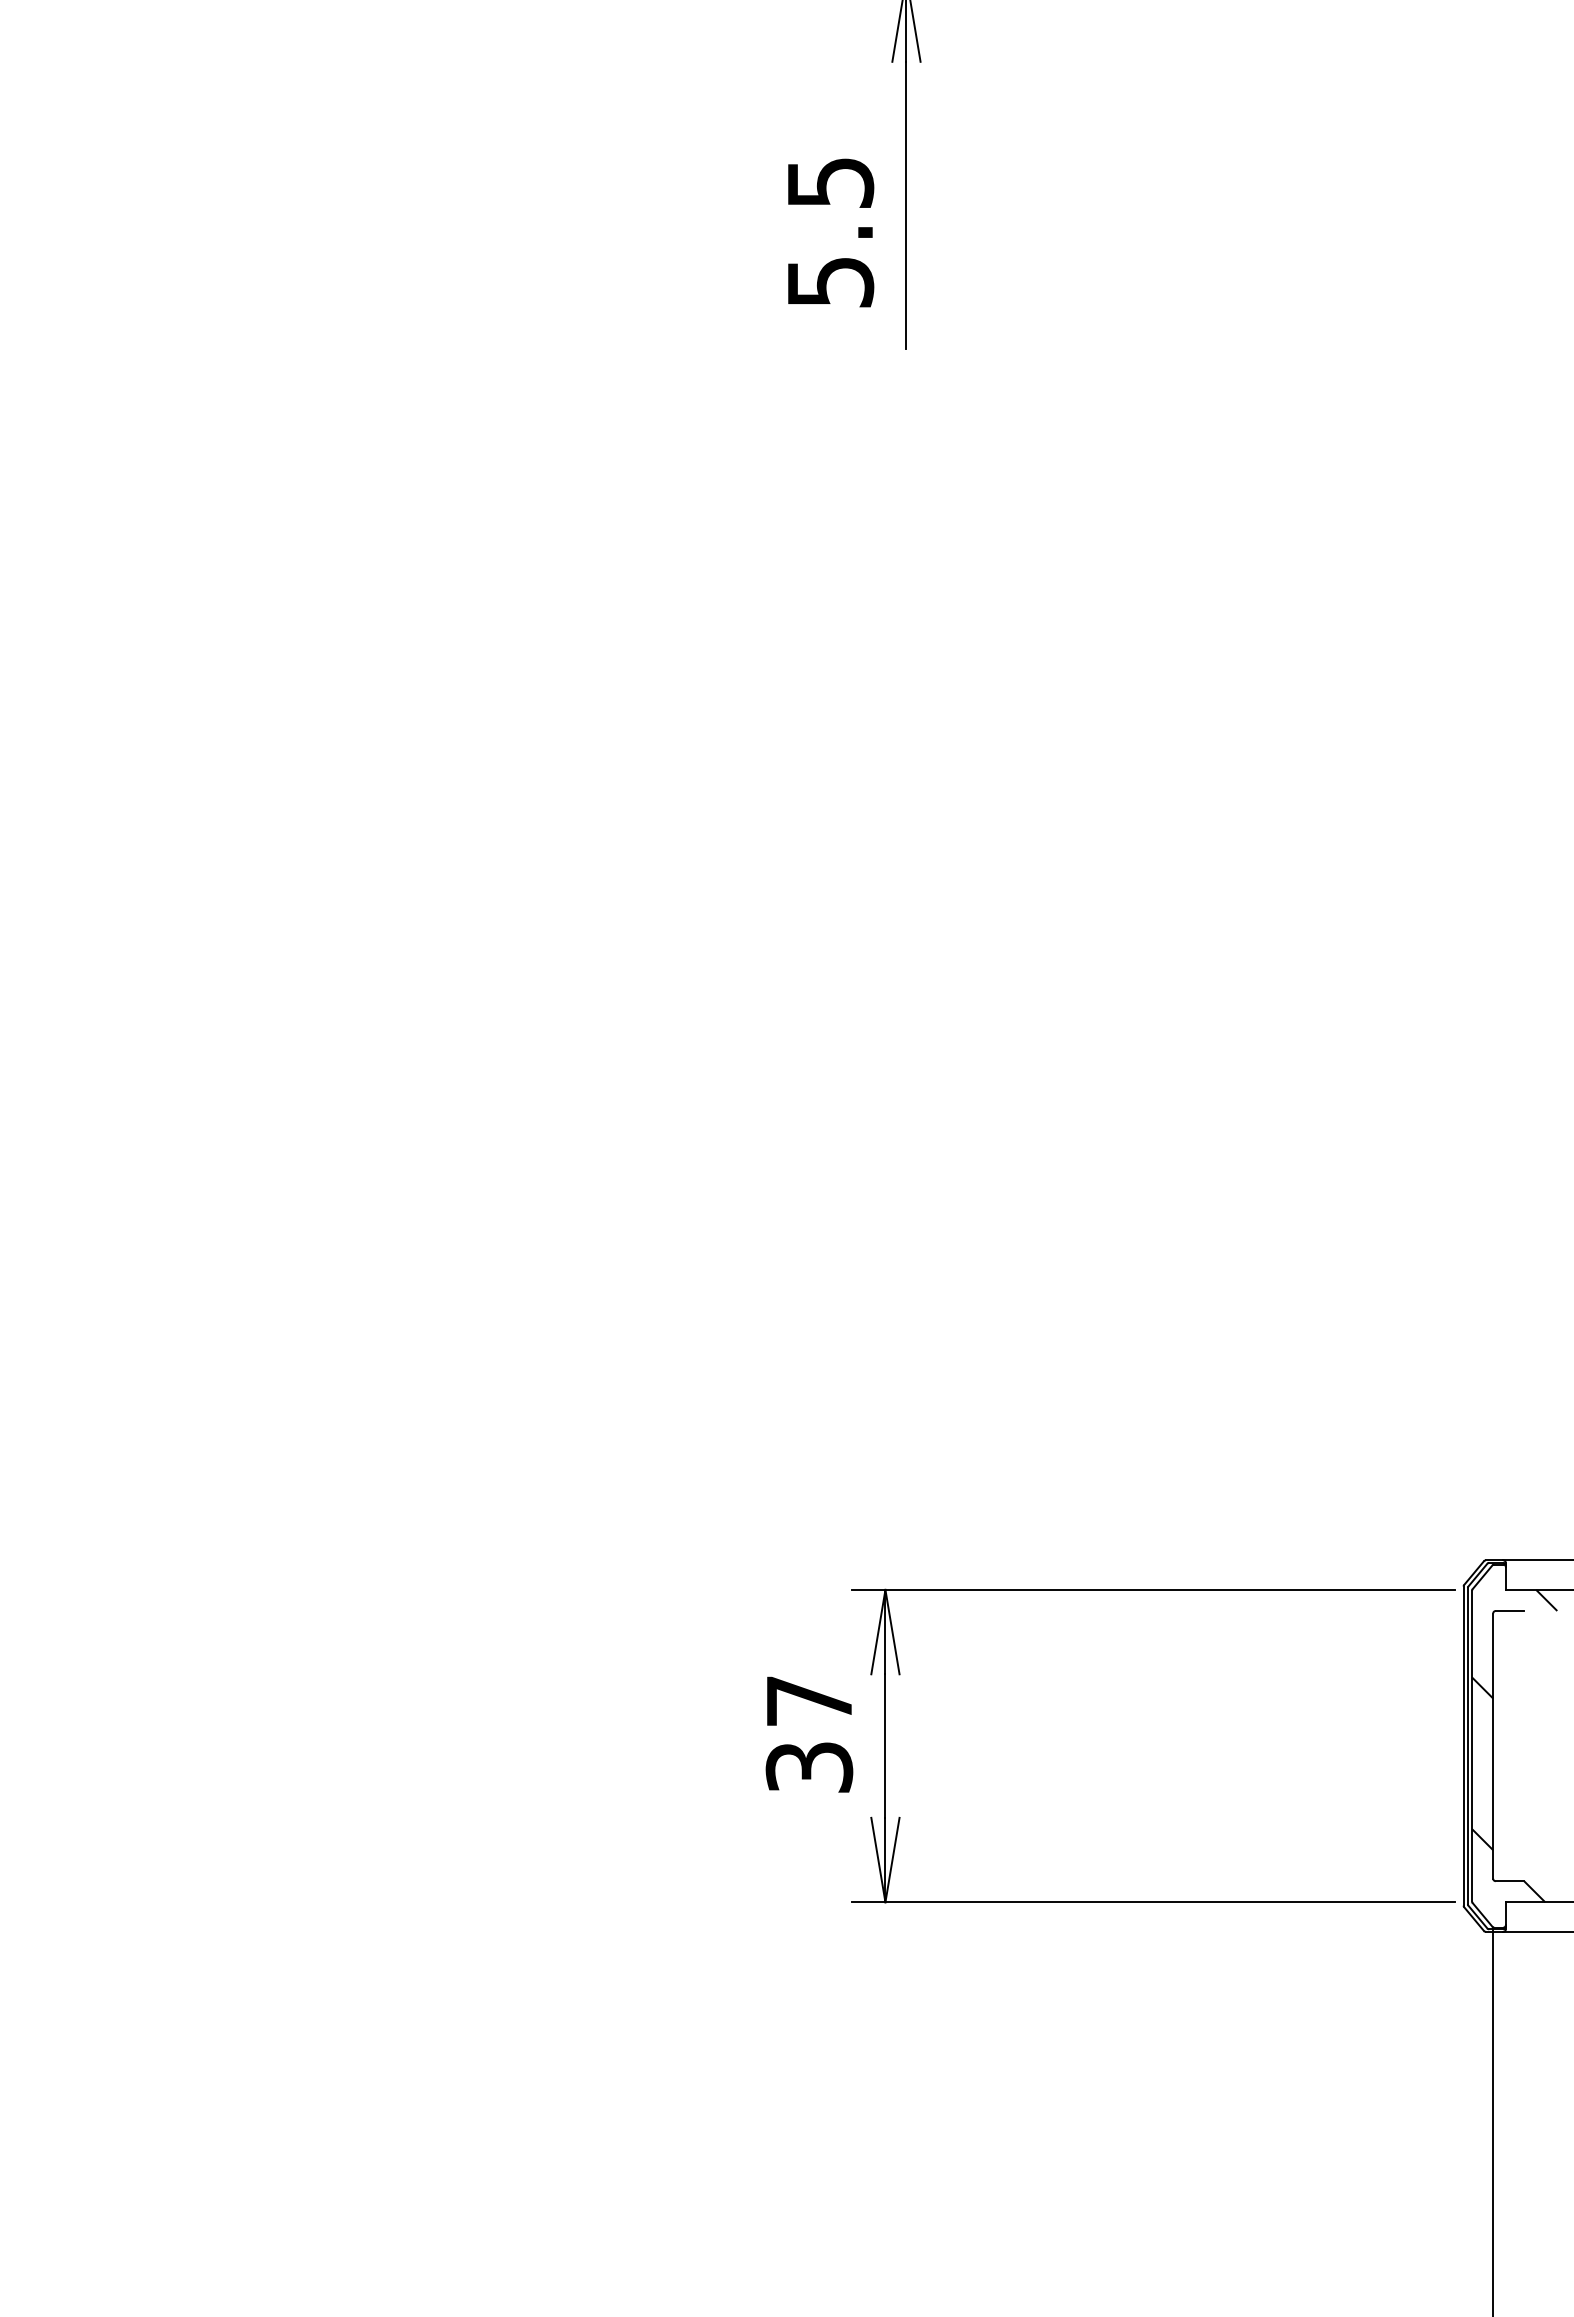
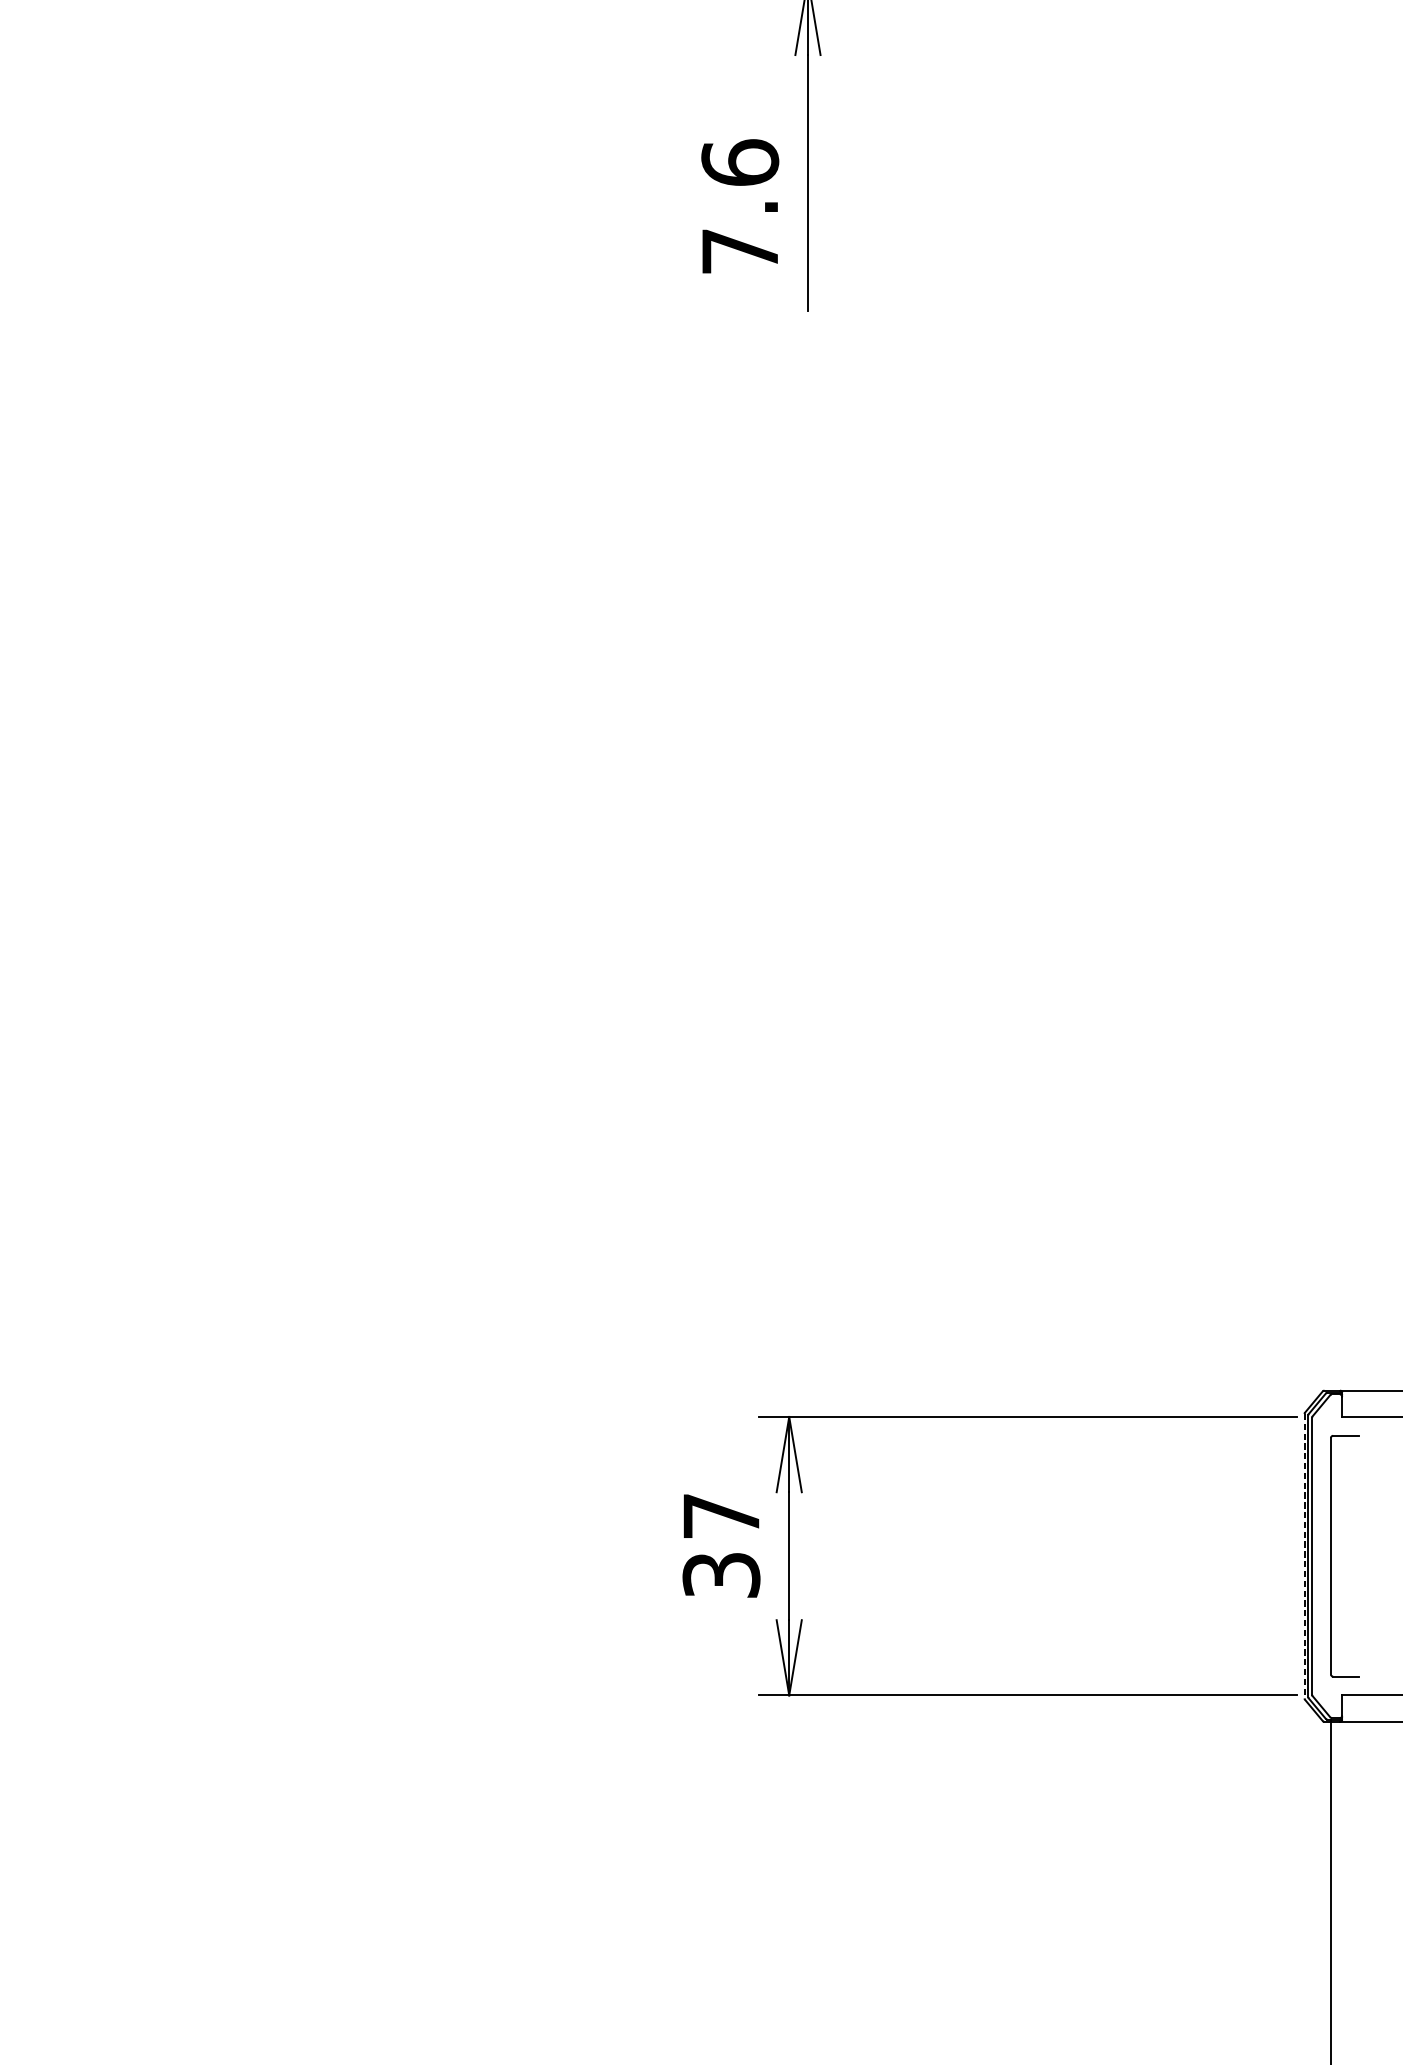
text: (830, 231) -> (740, 206), 5.5 -> 7.6
hatch: (1514, 1745) -> (1349, 1555), removed
line: (1463, 1746) -> (1304, 1556), solid -> dashed

